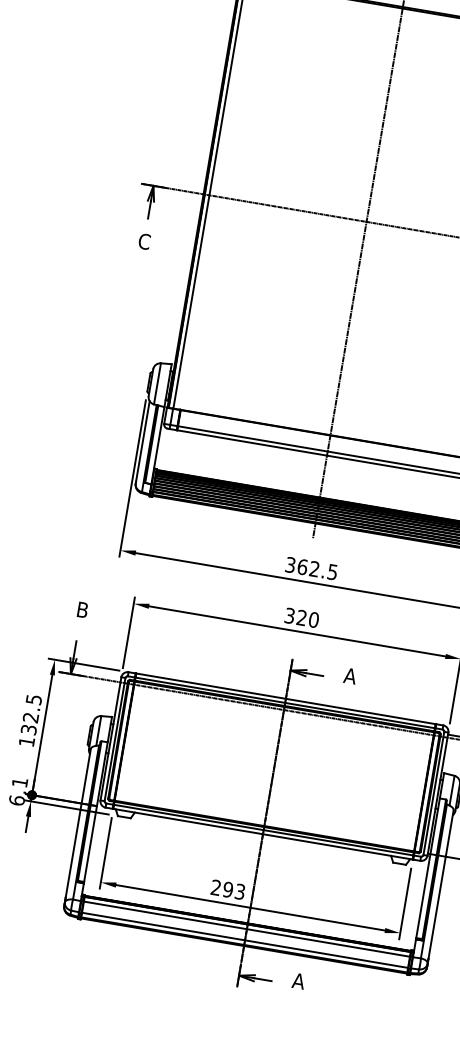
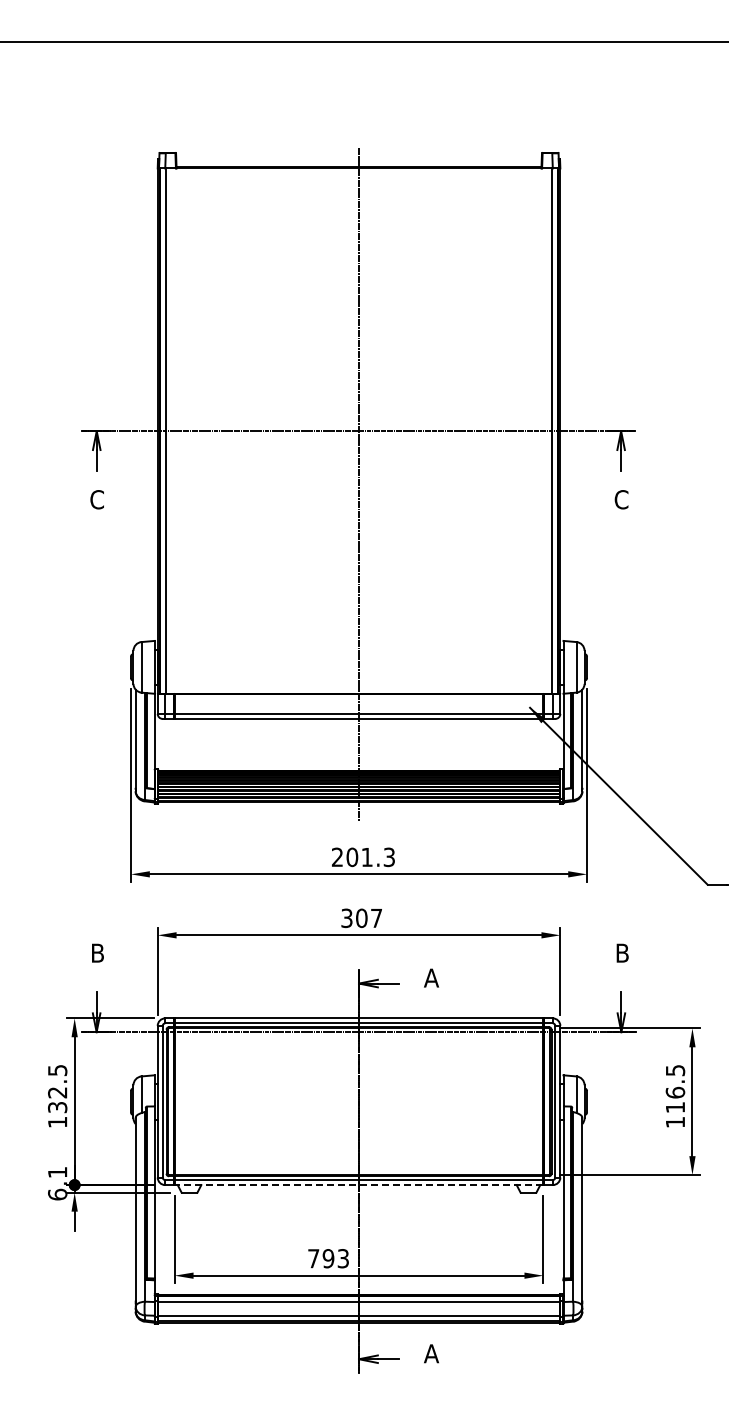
text: (311, 568) -> (363, 857), 362.5 -> 201.3
text: (308, 619) -> (369, 918), 320 -> 307
line: (262, 834) -> (358, 1185), solid -> dashed
text: (215, 887) -> (313, 1258), 293 -> 793

